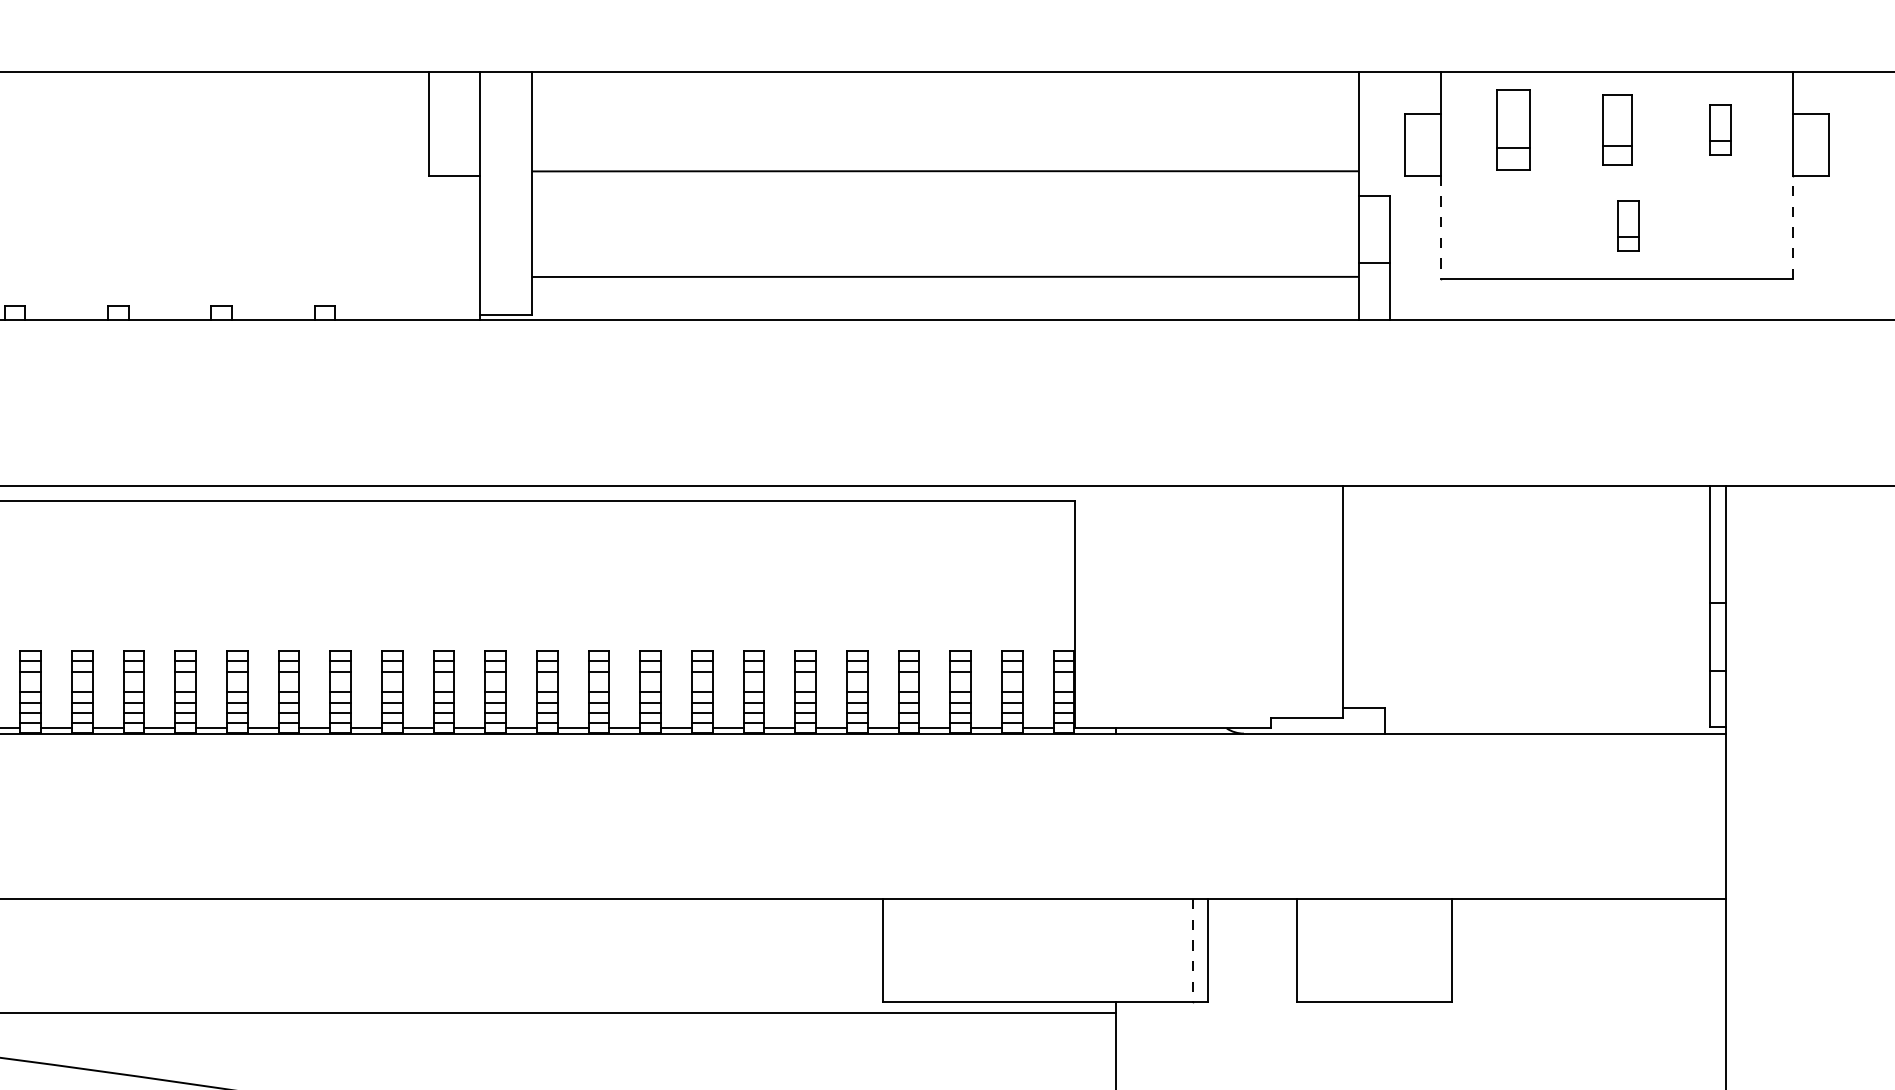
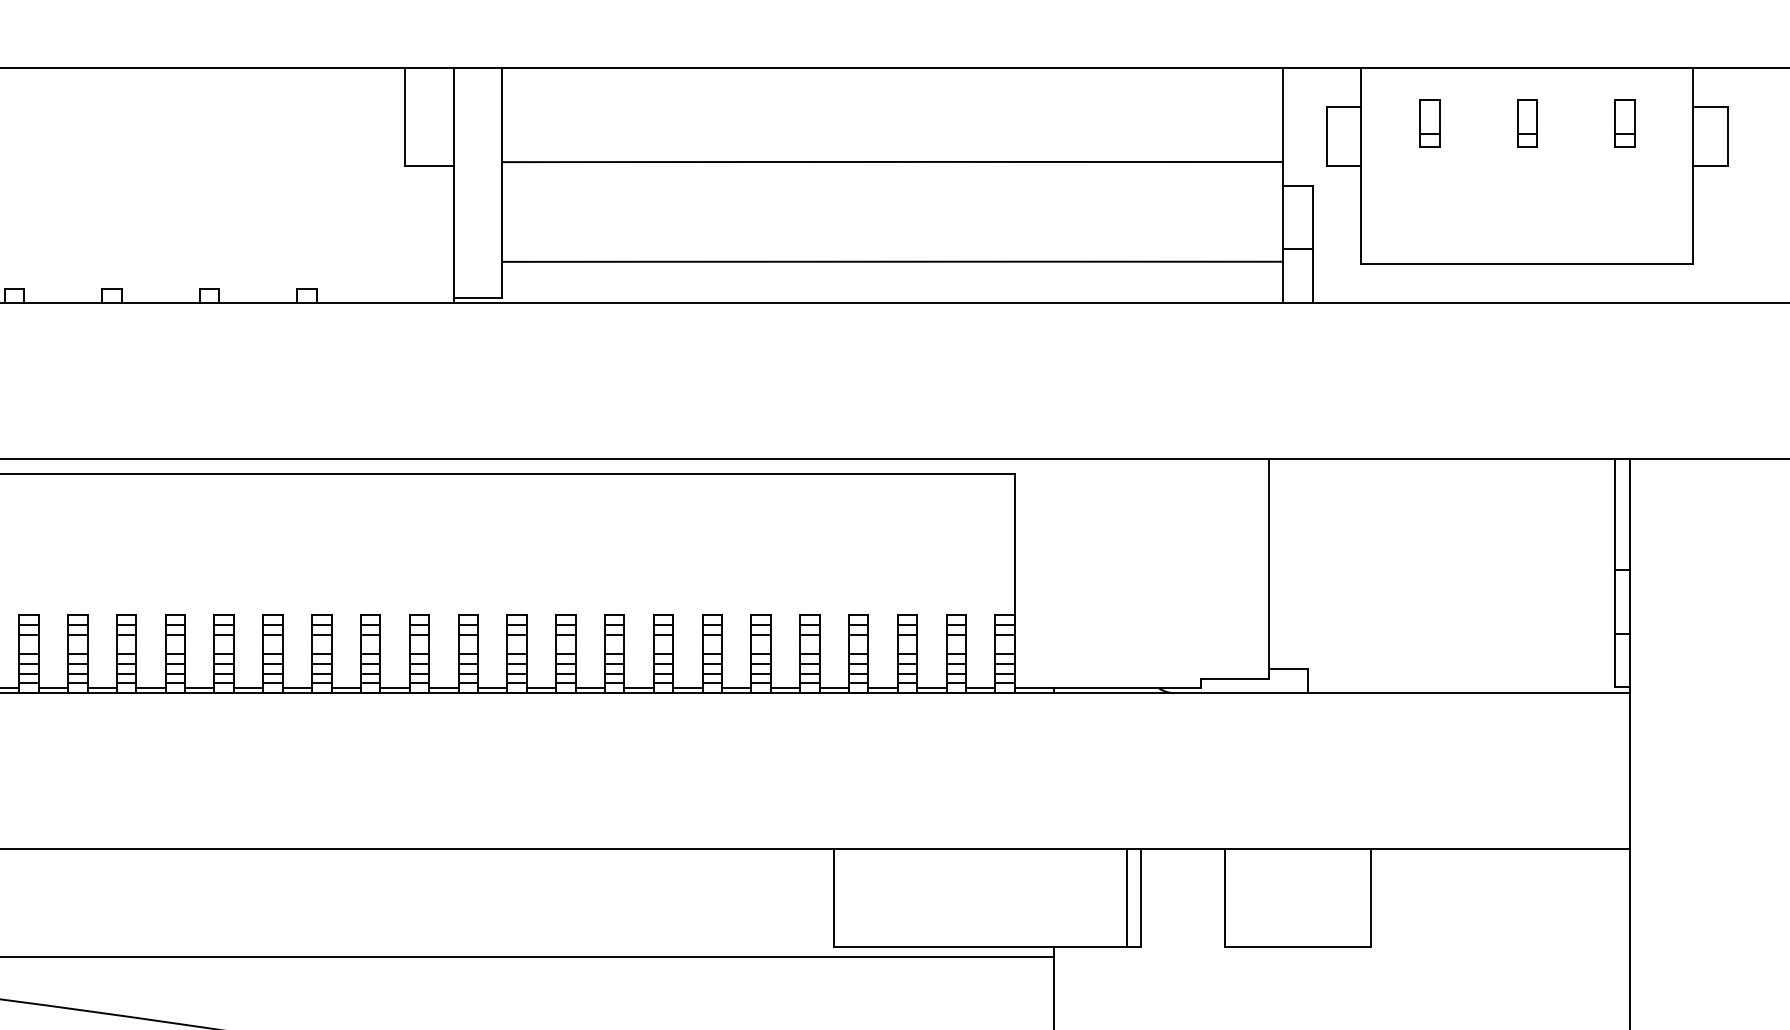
part: (1513, 129) -> (1429, 122), size x0.62
part: (1616, 129) -> (1526, 122), size x0.71
part: (1628, 225) -> (1538, 213), removed
line: (1441, 227) -> (1361, 215), dashed -> solid
line: (1792, 227) -> (1693, 215), dashed -> solid
line: (1193, 950) -> (1127, 897), dashed -> solid

